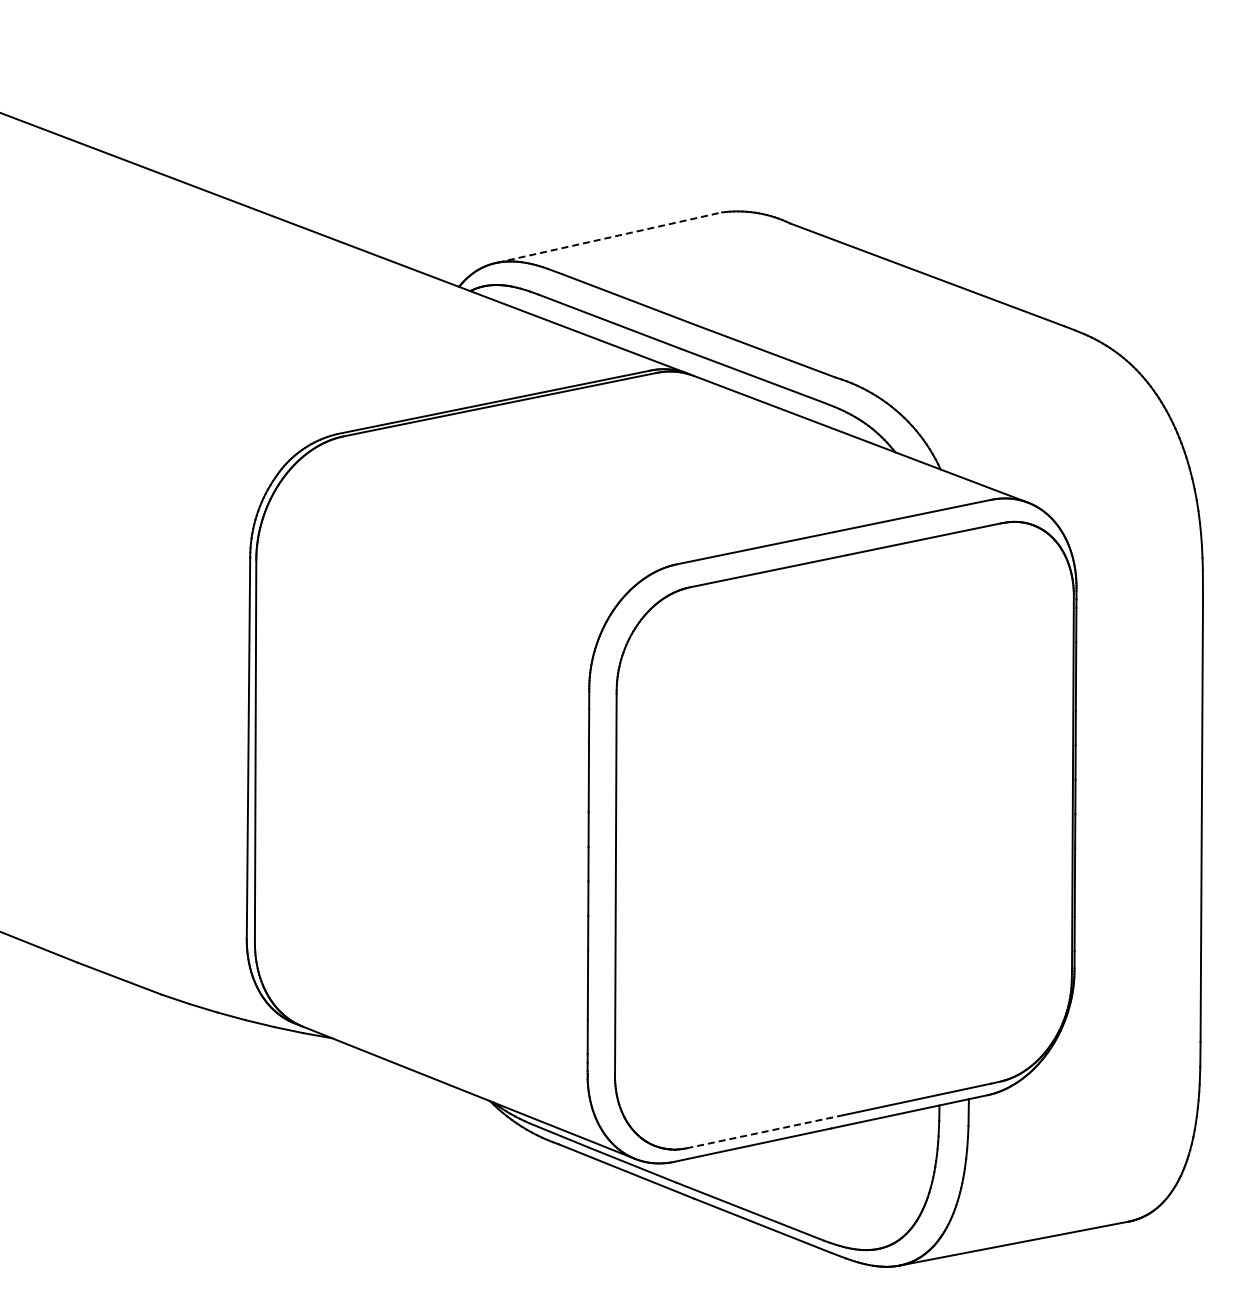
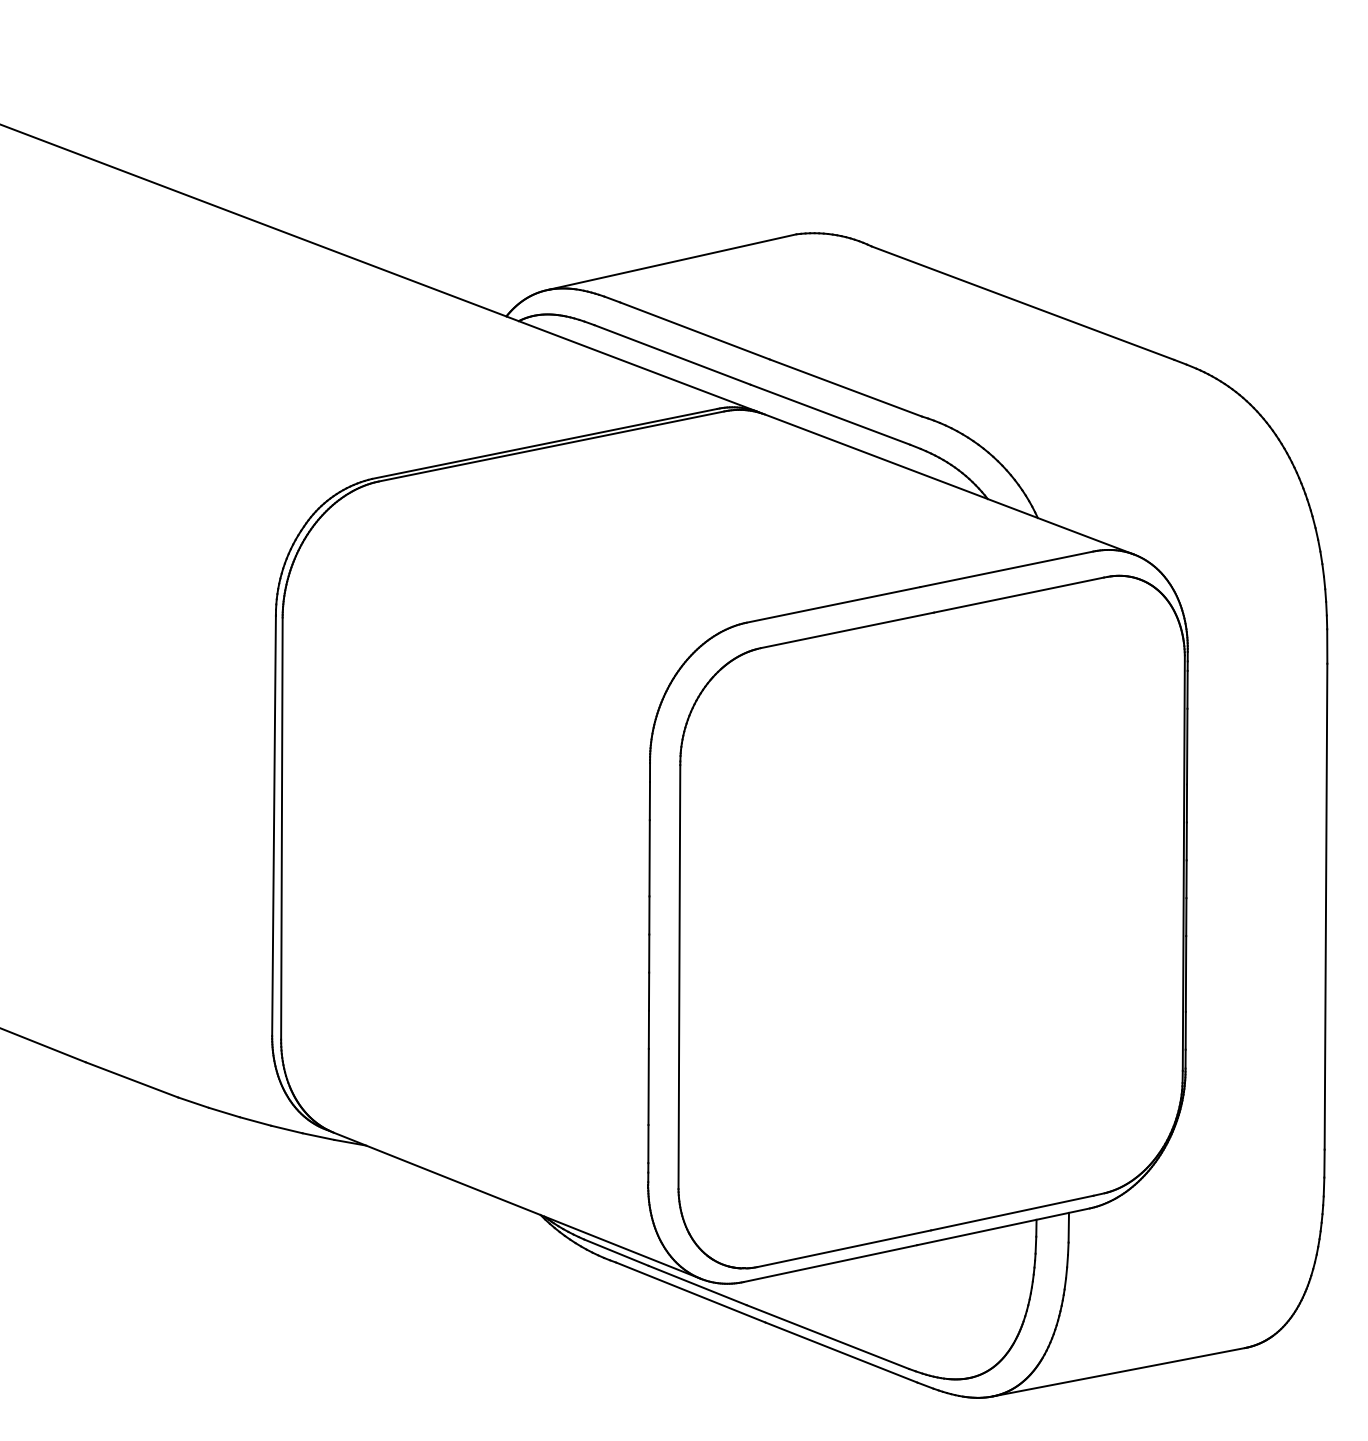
line: (610, 237) -> (673, 261), dashed -> solid
line: (765, 1131) -> (844, 1248), dashed -> solid

